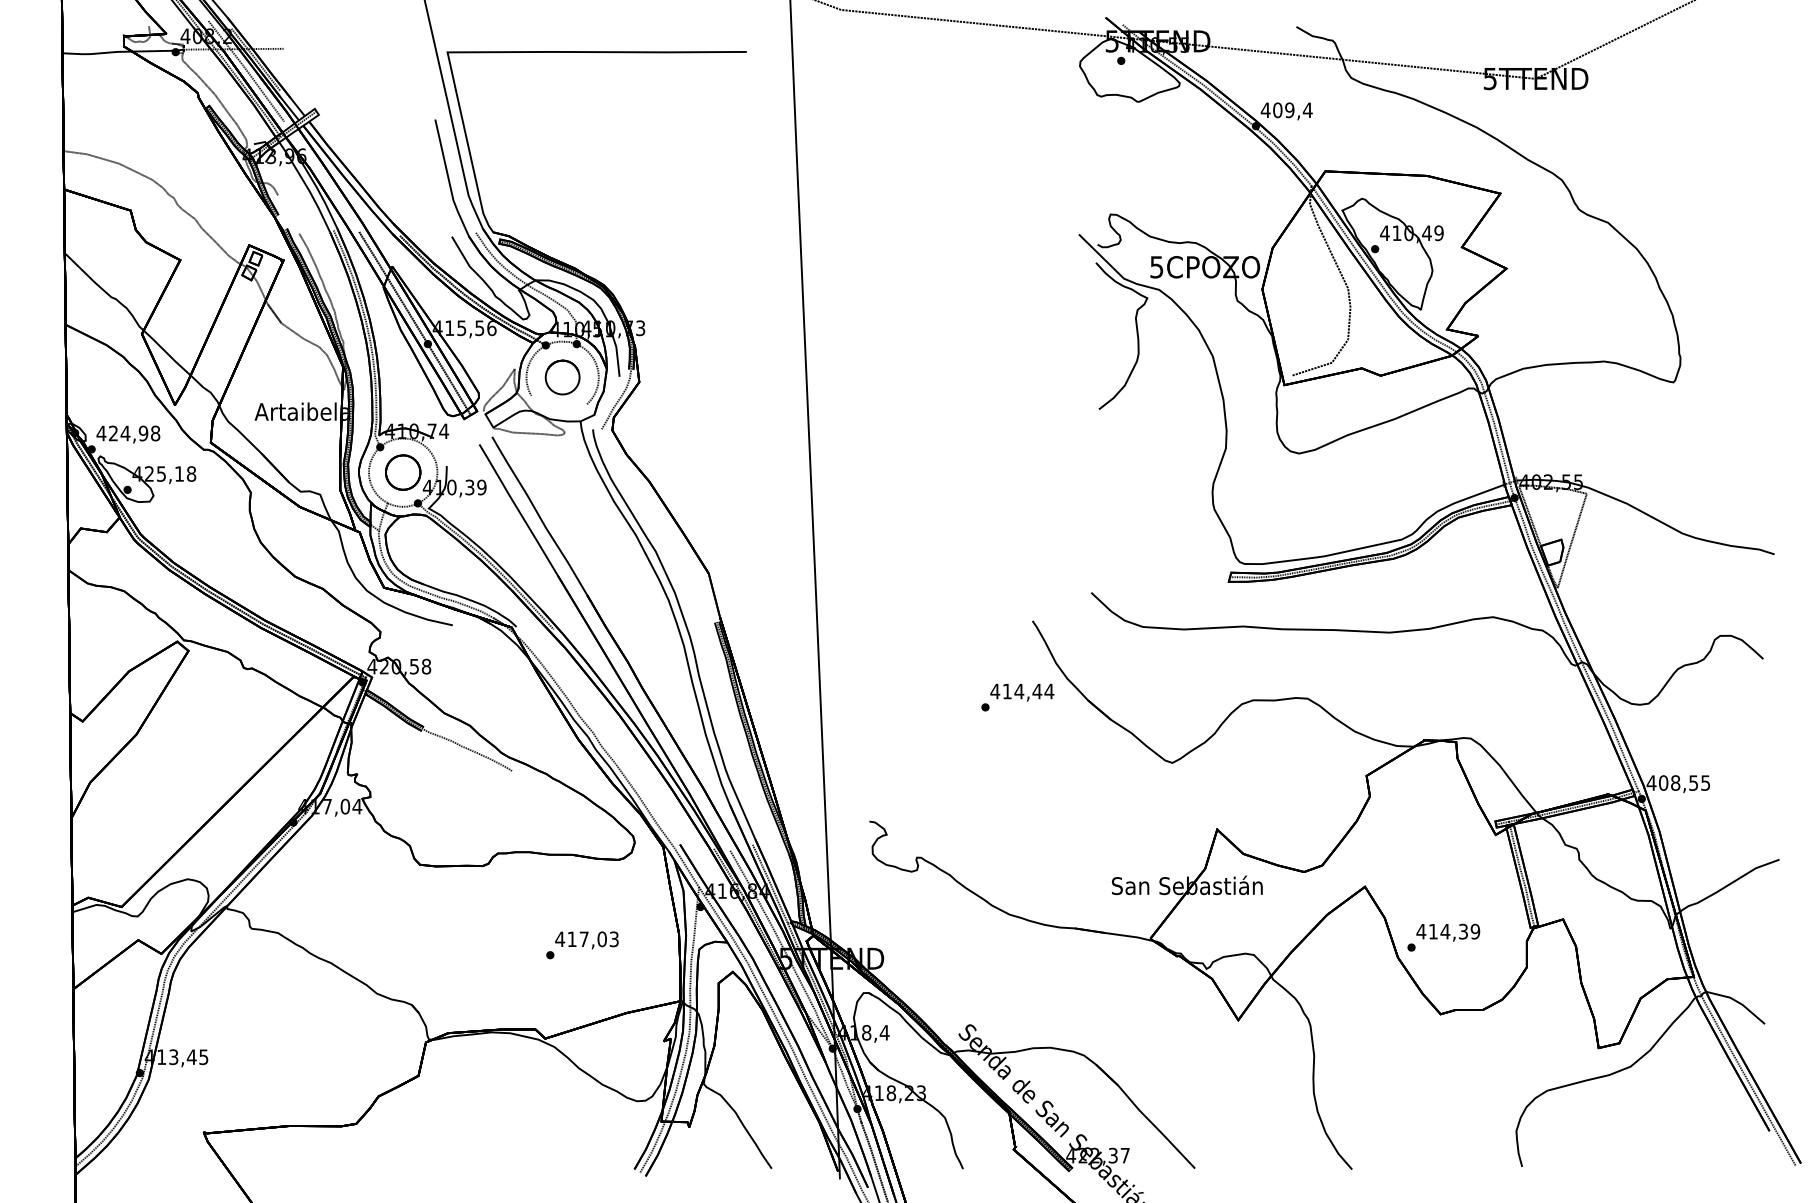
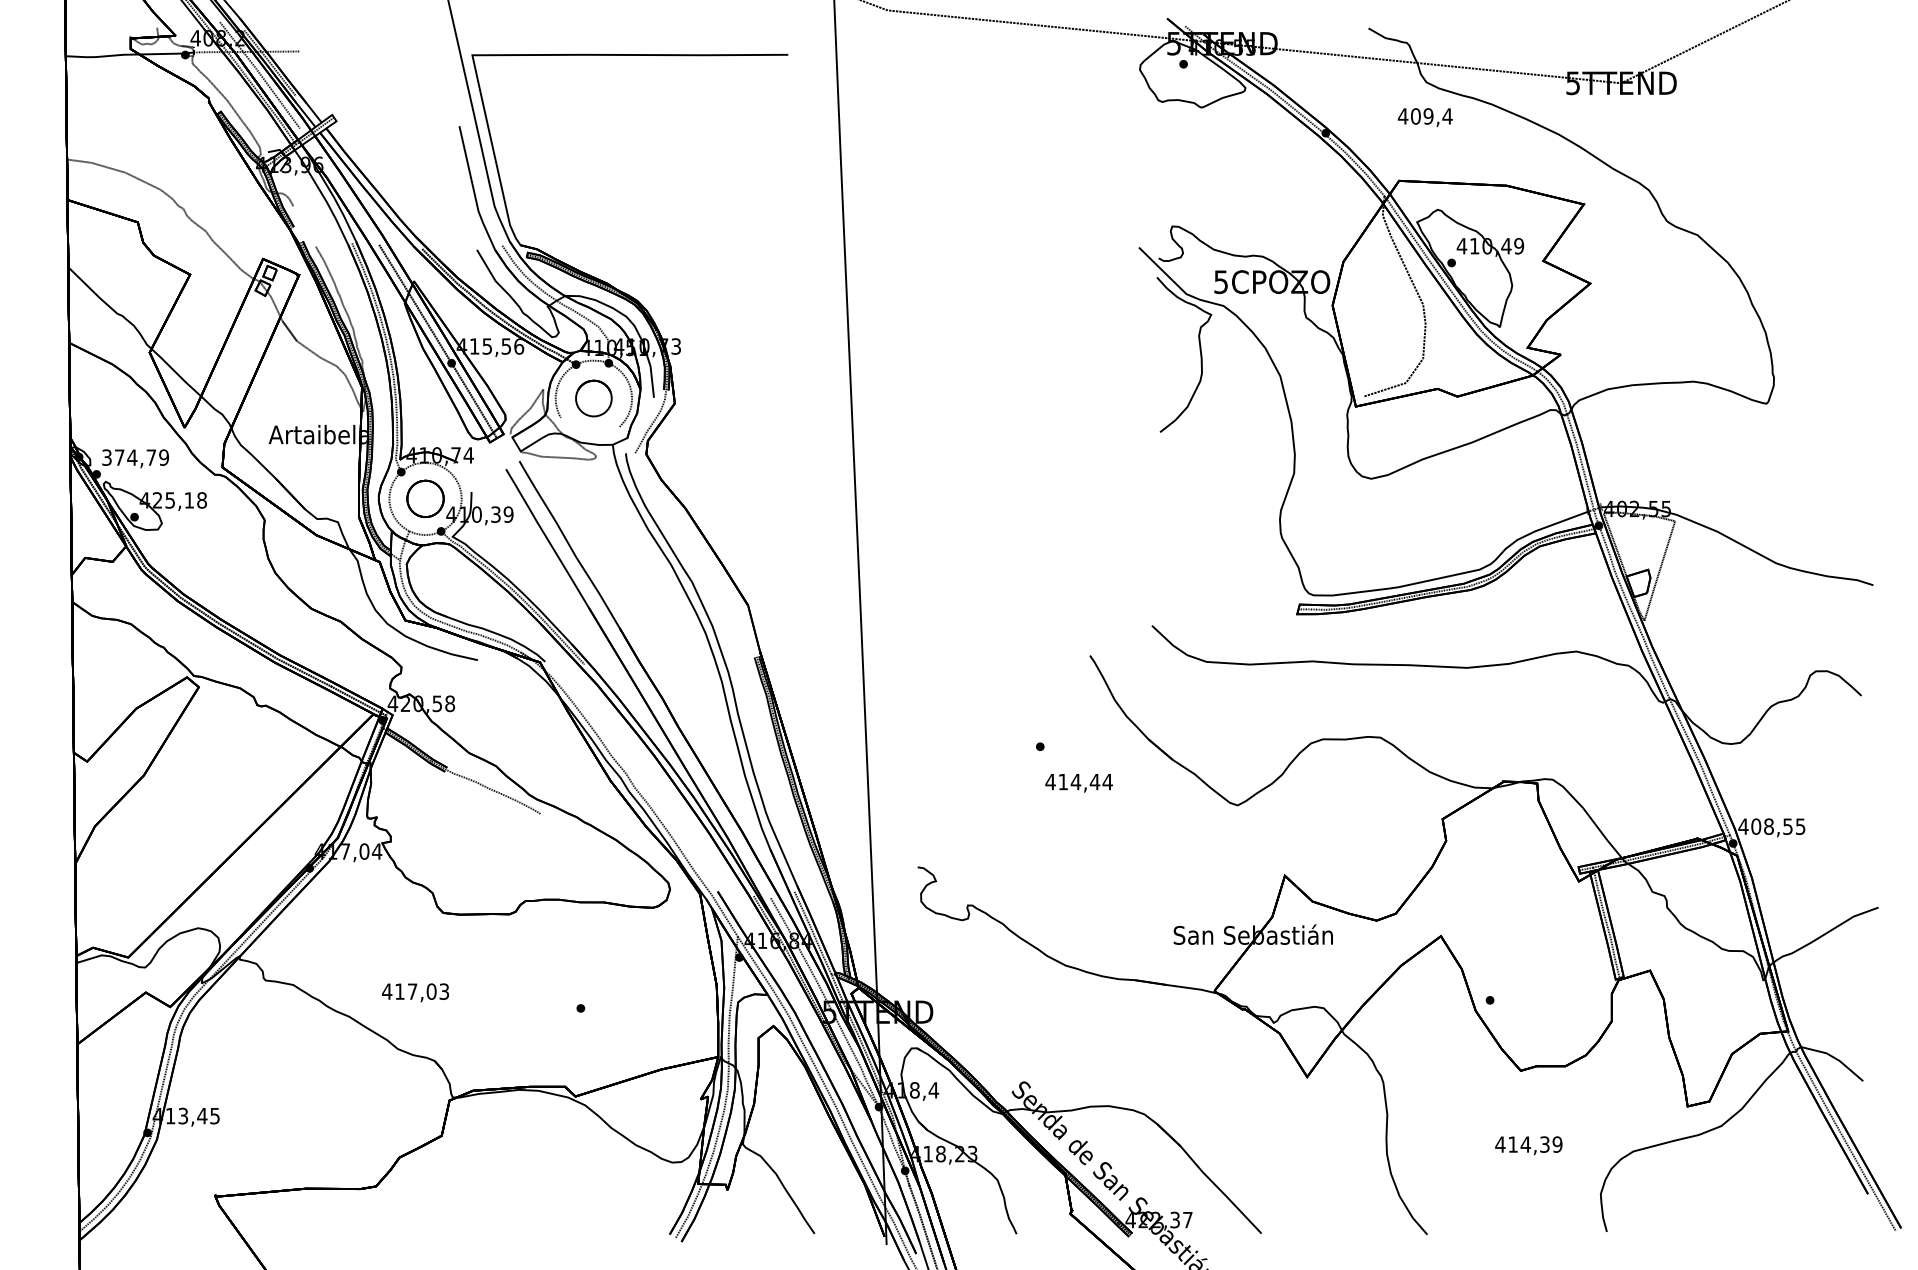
text: (1285, 111) -> (1424, 117), moved
text: (128, 433) -> (135, 457), 424,98 -> 374,79
text: (1021, 692) -> (1078, 783), moved
text: (1447, 932) -> (1528, 1145), moved
text: (586, 940) -> (415, 992), moved

